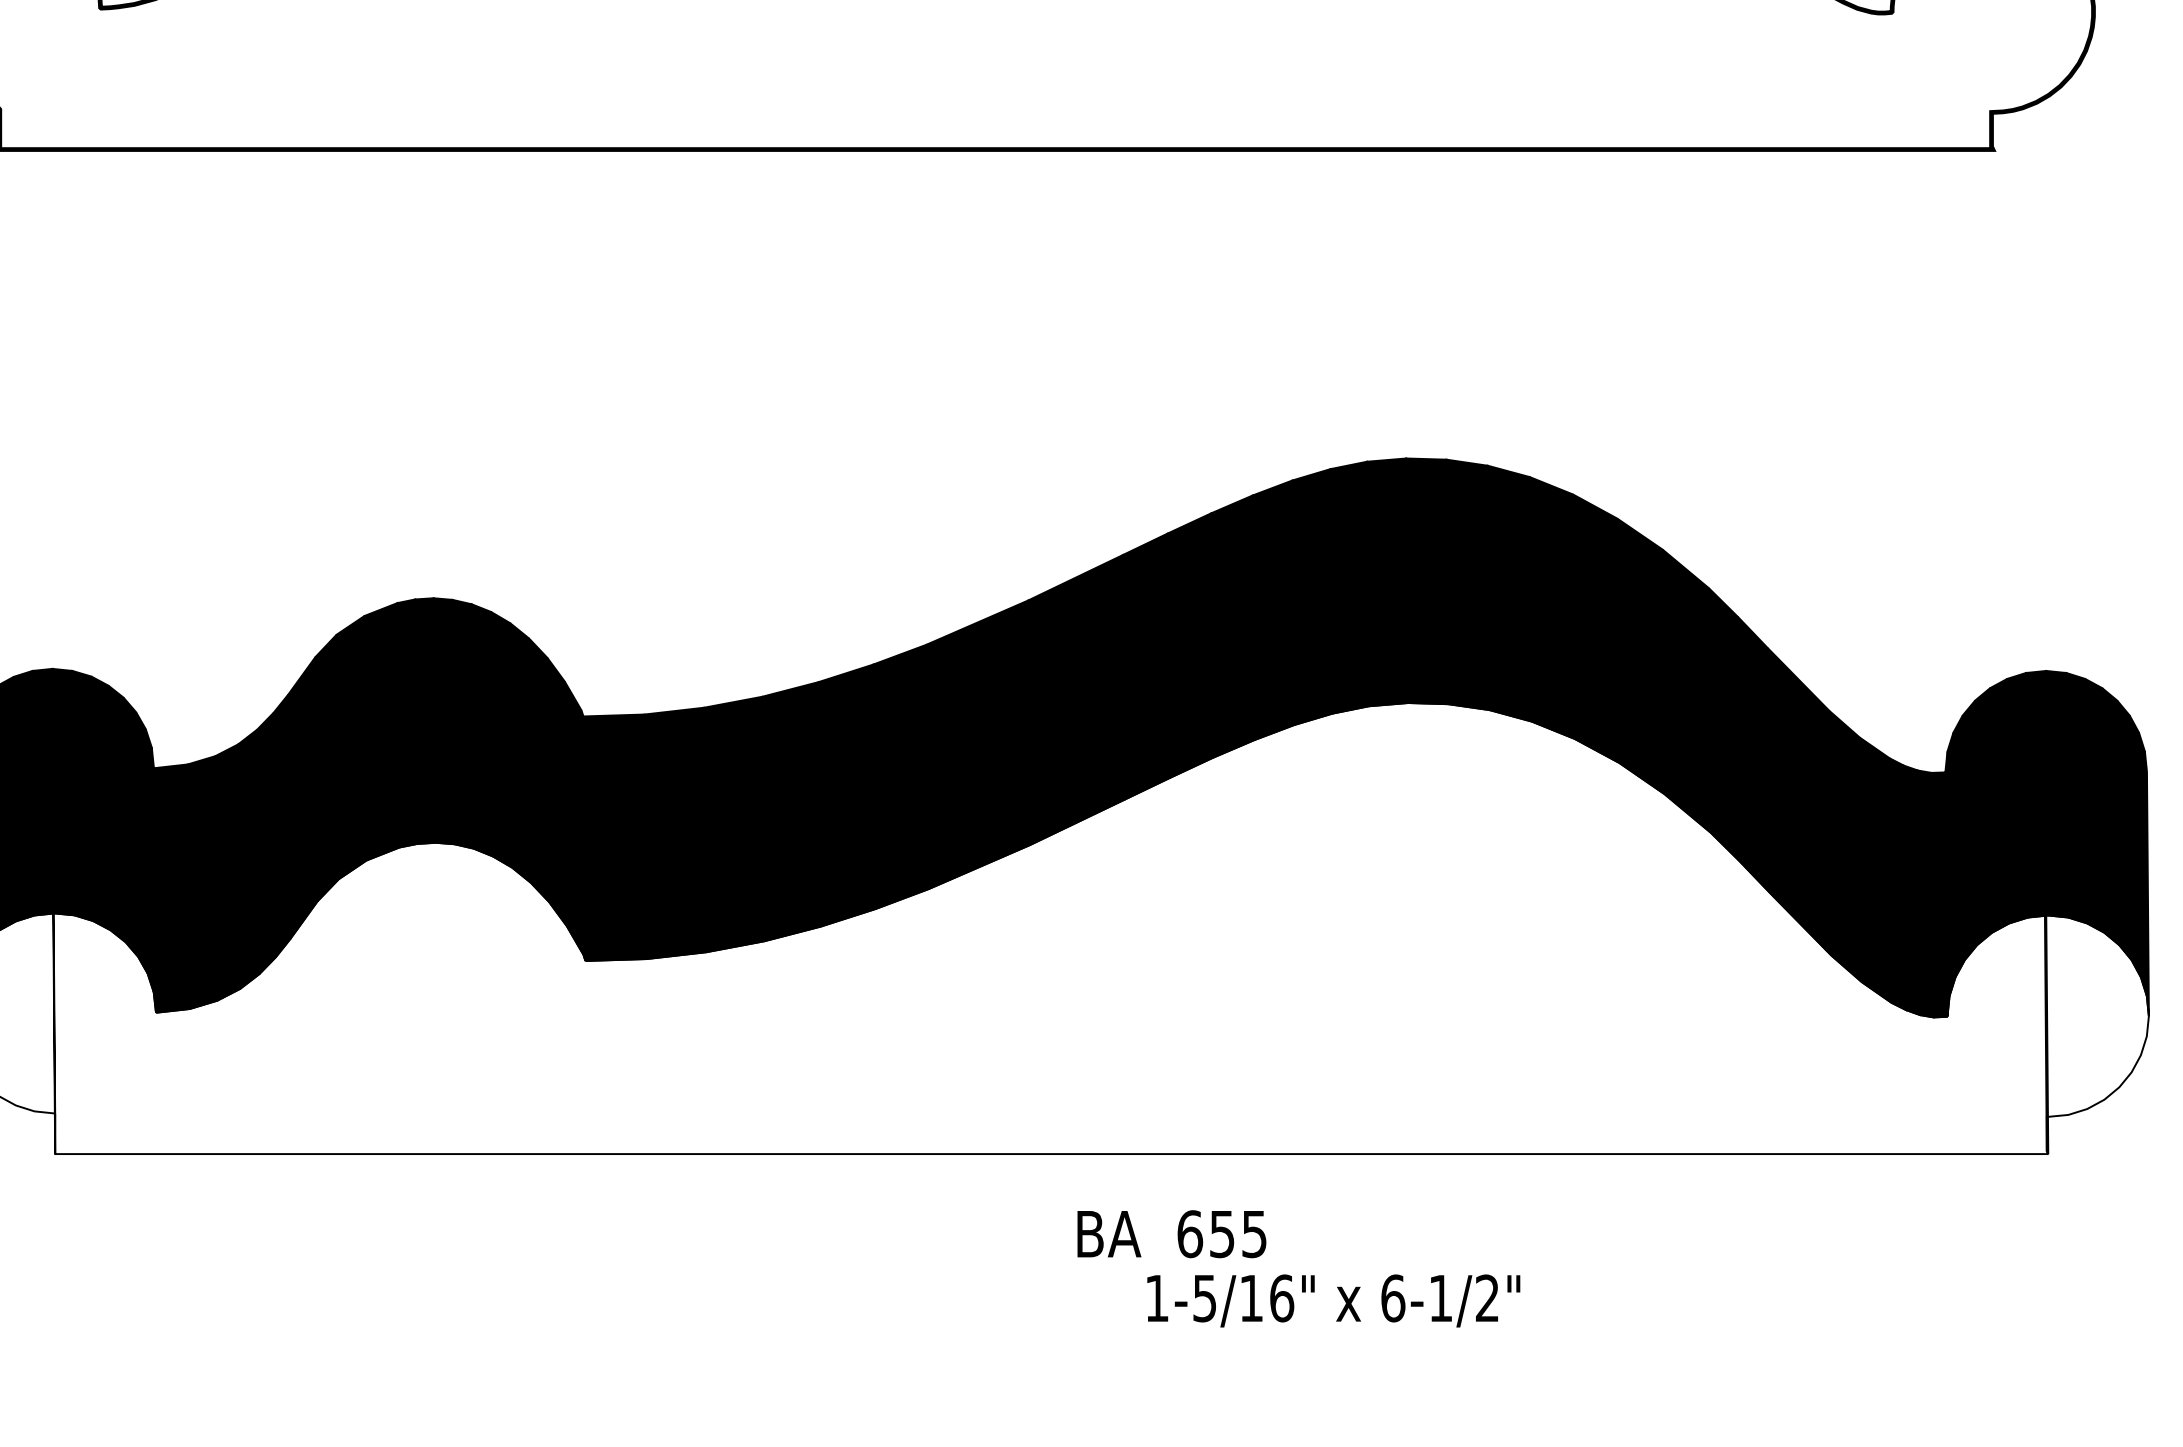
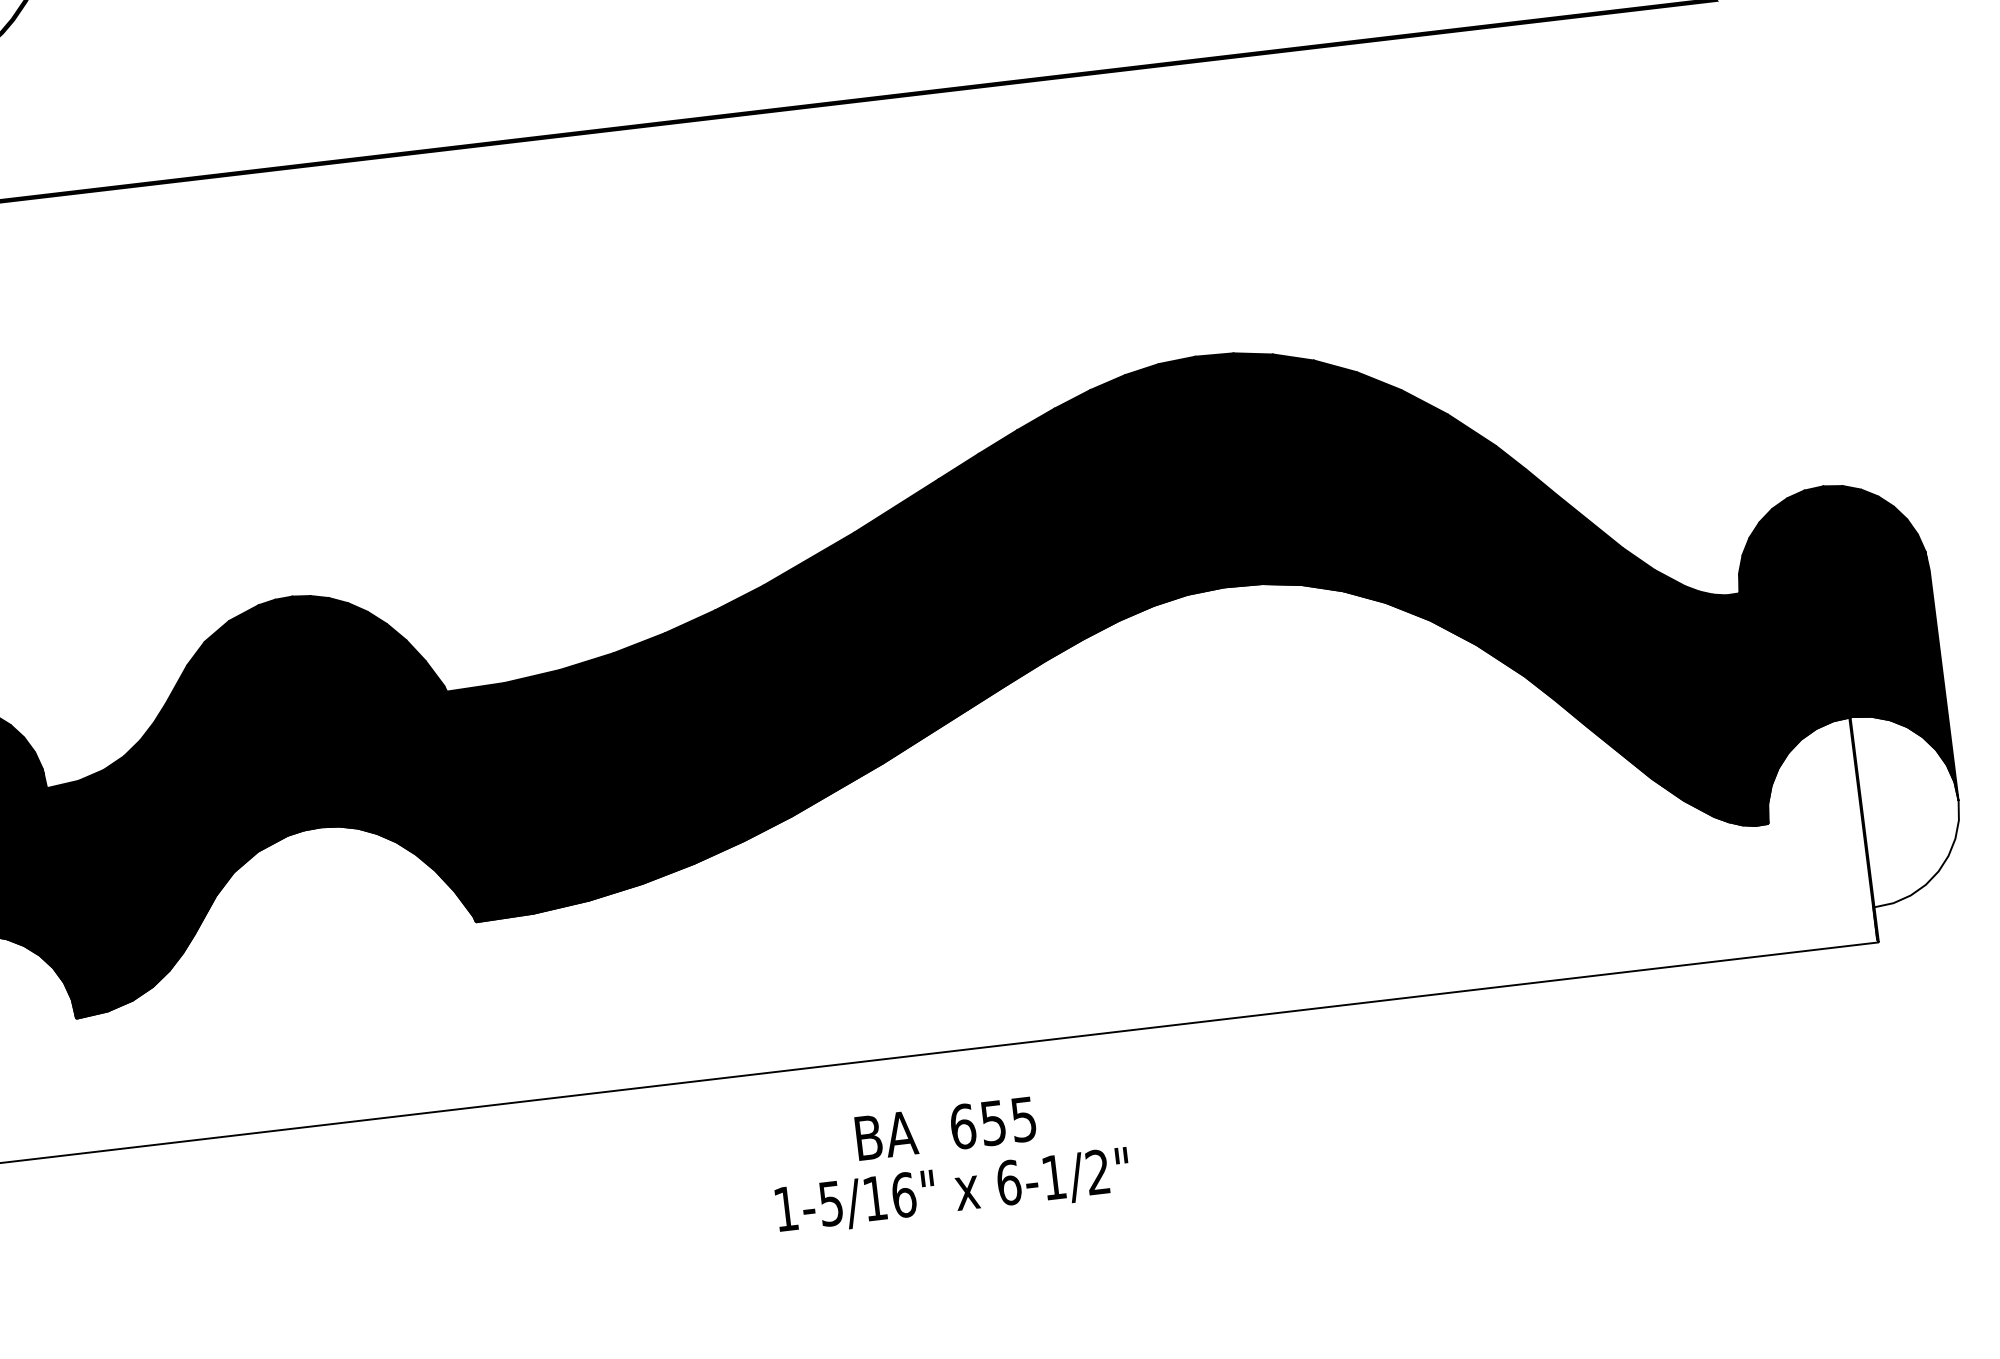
text: (1171, 1234) -> (945, 1129), moved
text: (1333, 1300) -> (952, 1191), moved

